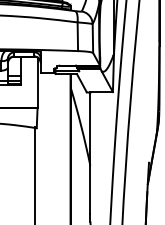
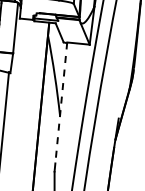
line: (90, 152) -> (61, 102), solid -> dashed

